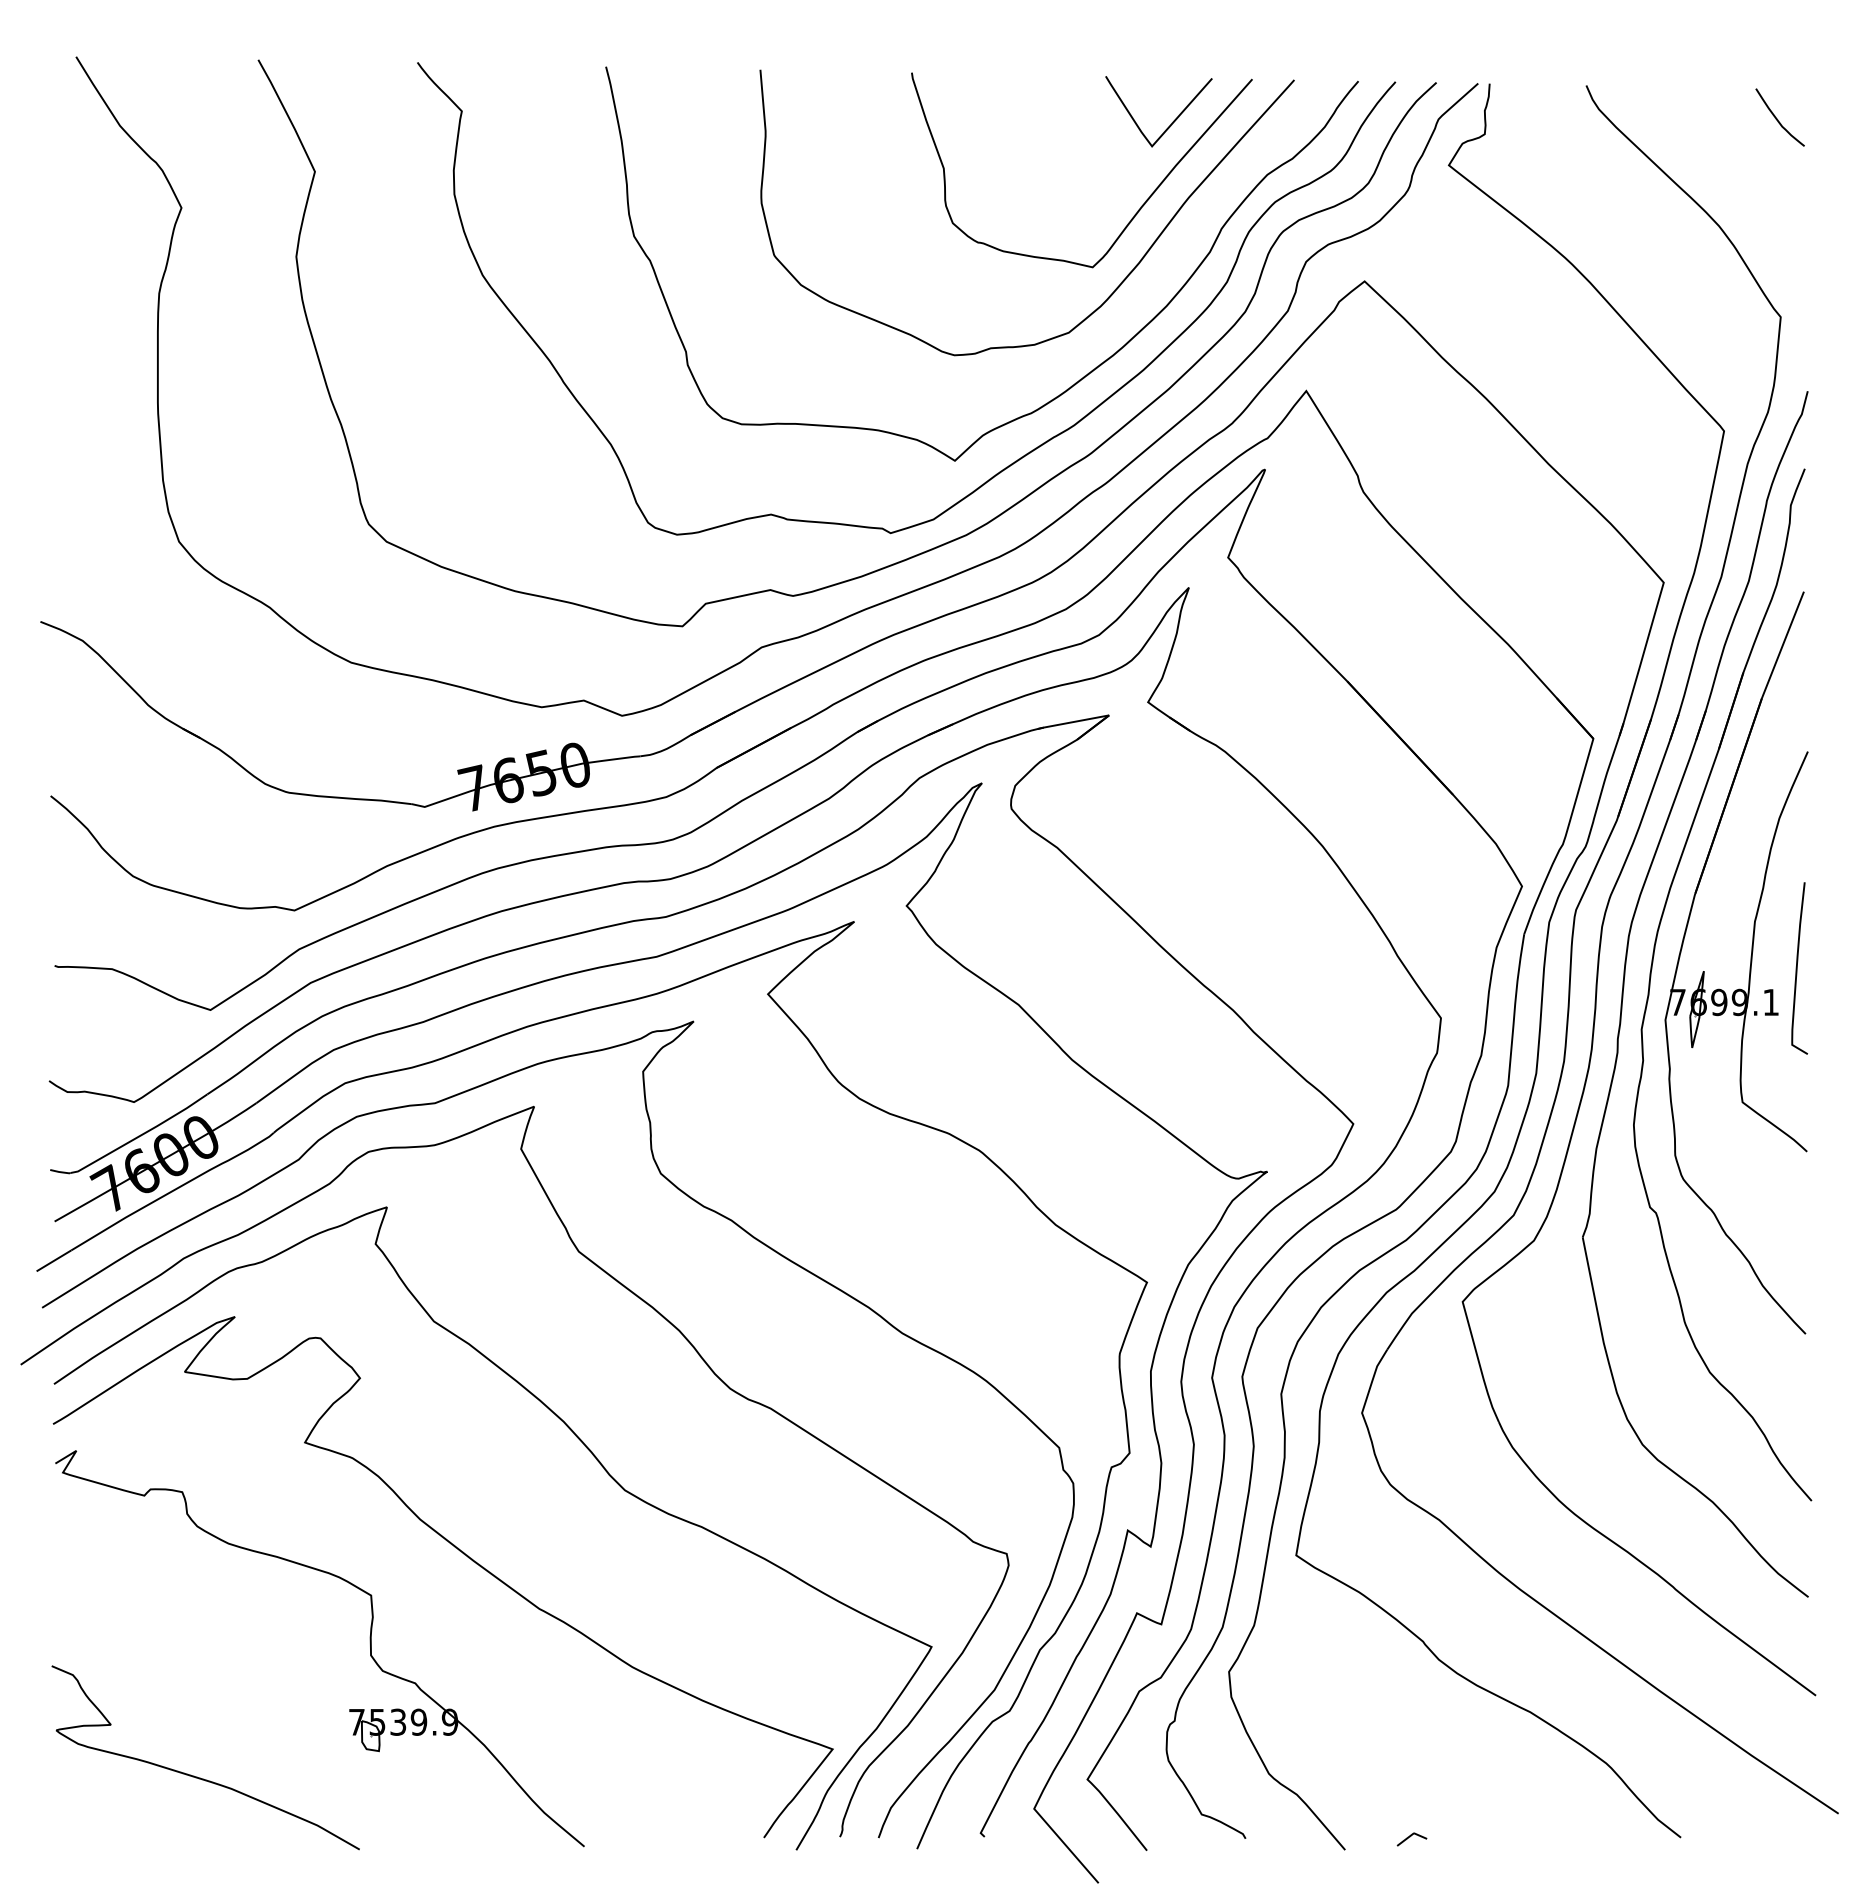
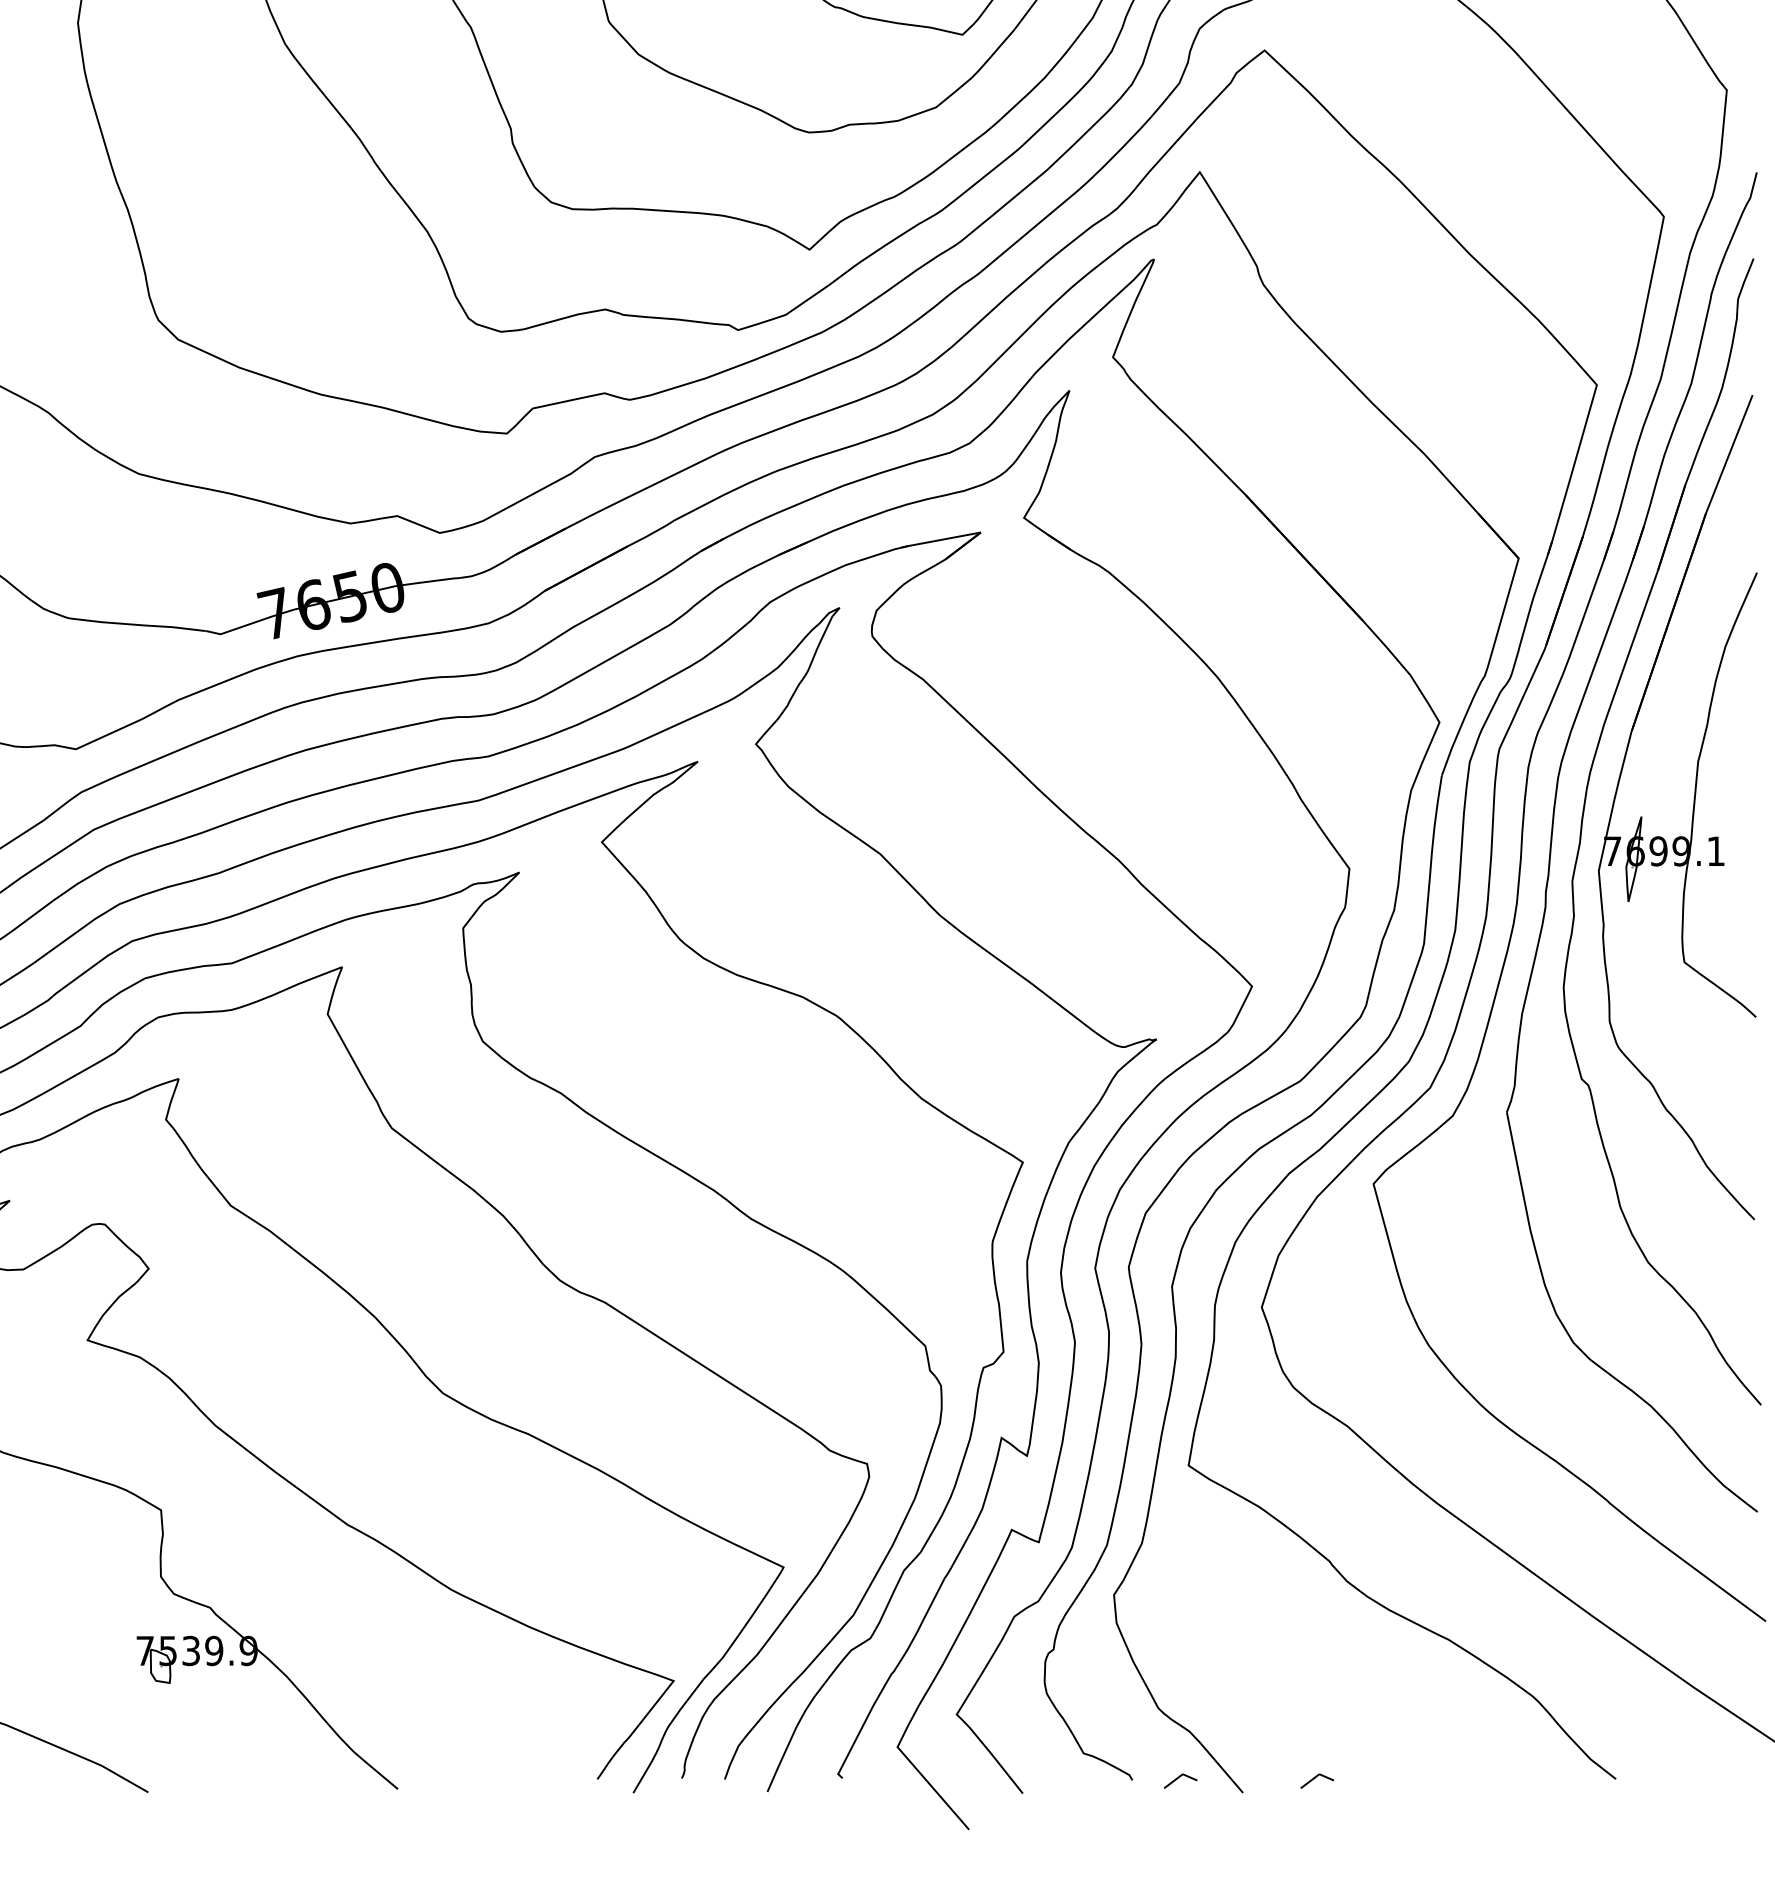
curve: (1797, 968) -> (1745, 813), removed
line: (1287, 1837) -> (1178, 1778), added

